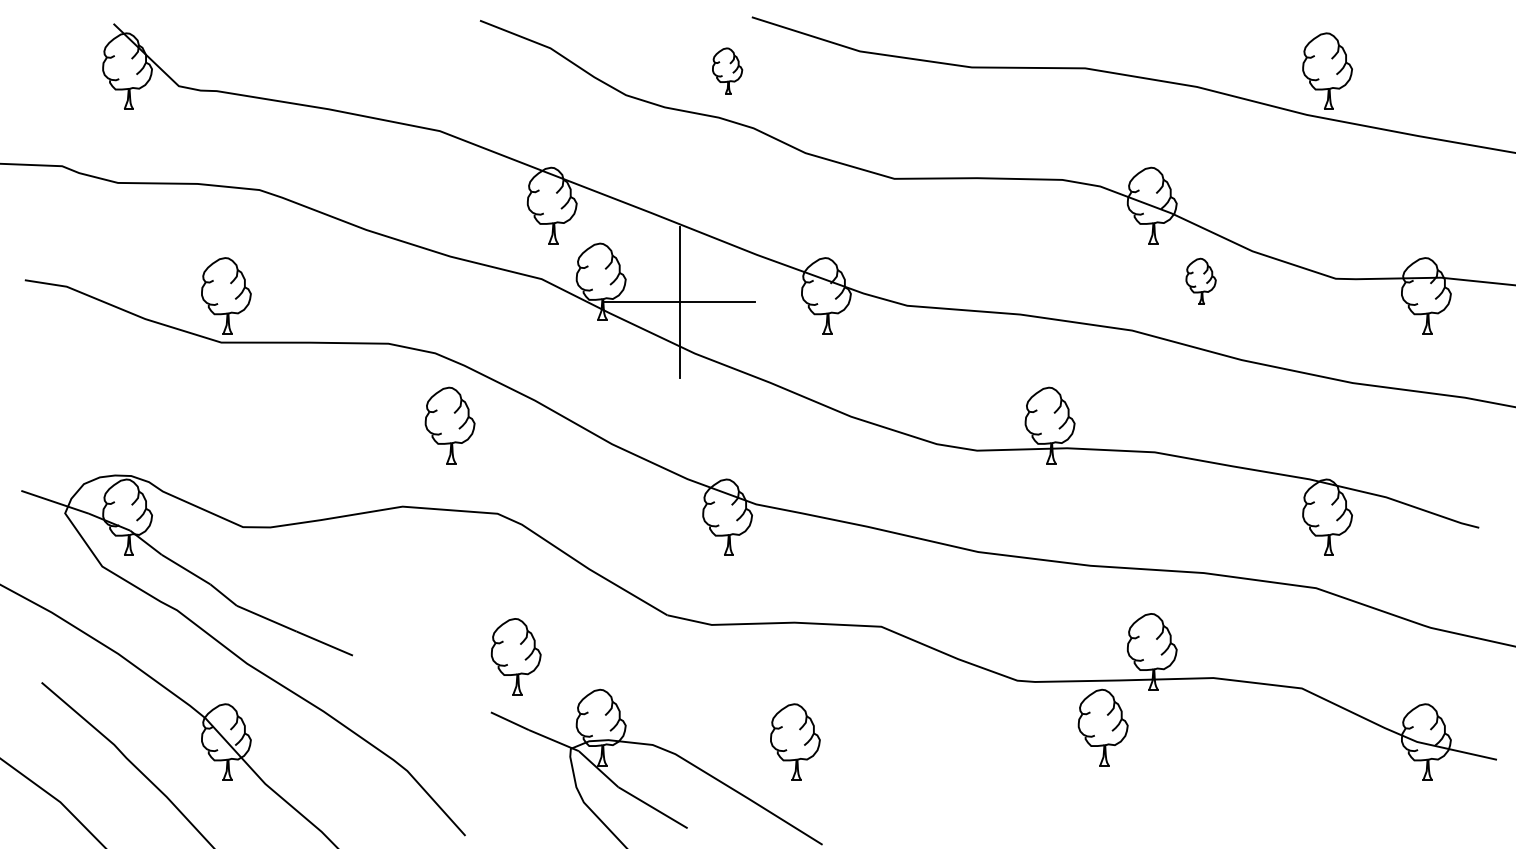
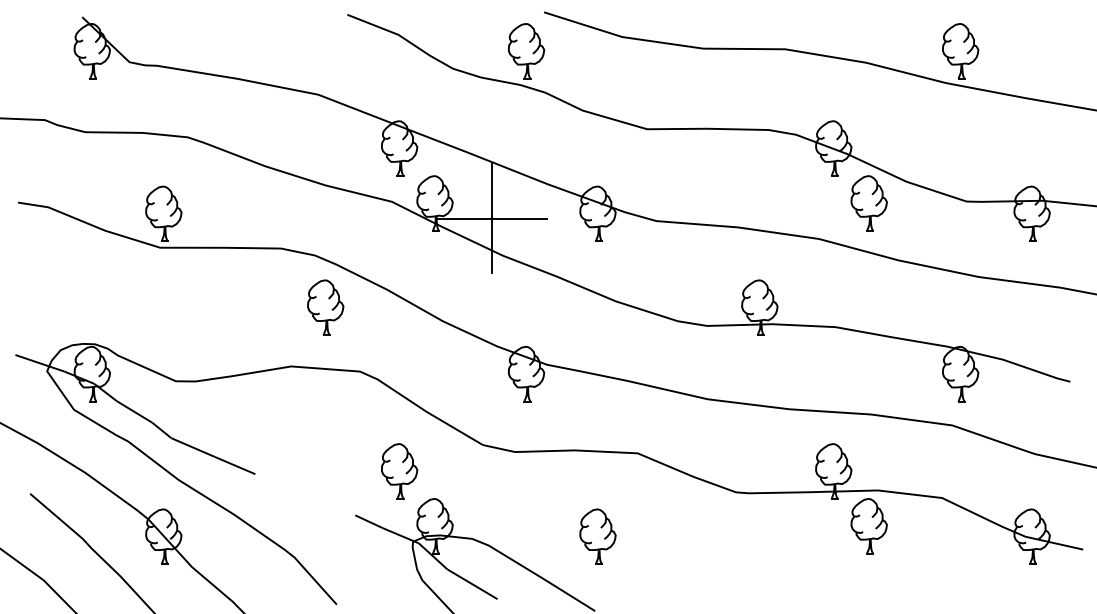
part: (727, 70) -> (526, 50), size x1.67
part: (1200, 281) -> (868, 203), size x1.67
part: (515, 656) -> (399, 471), moved
part: (1102, 727) -> (868, 526), moved
part: (795, 741) -> (598, 536), moved

